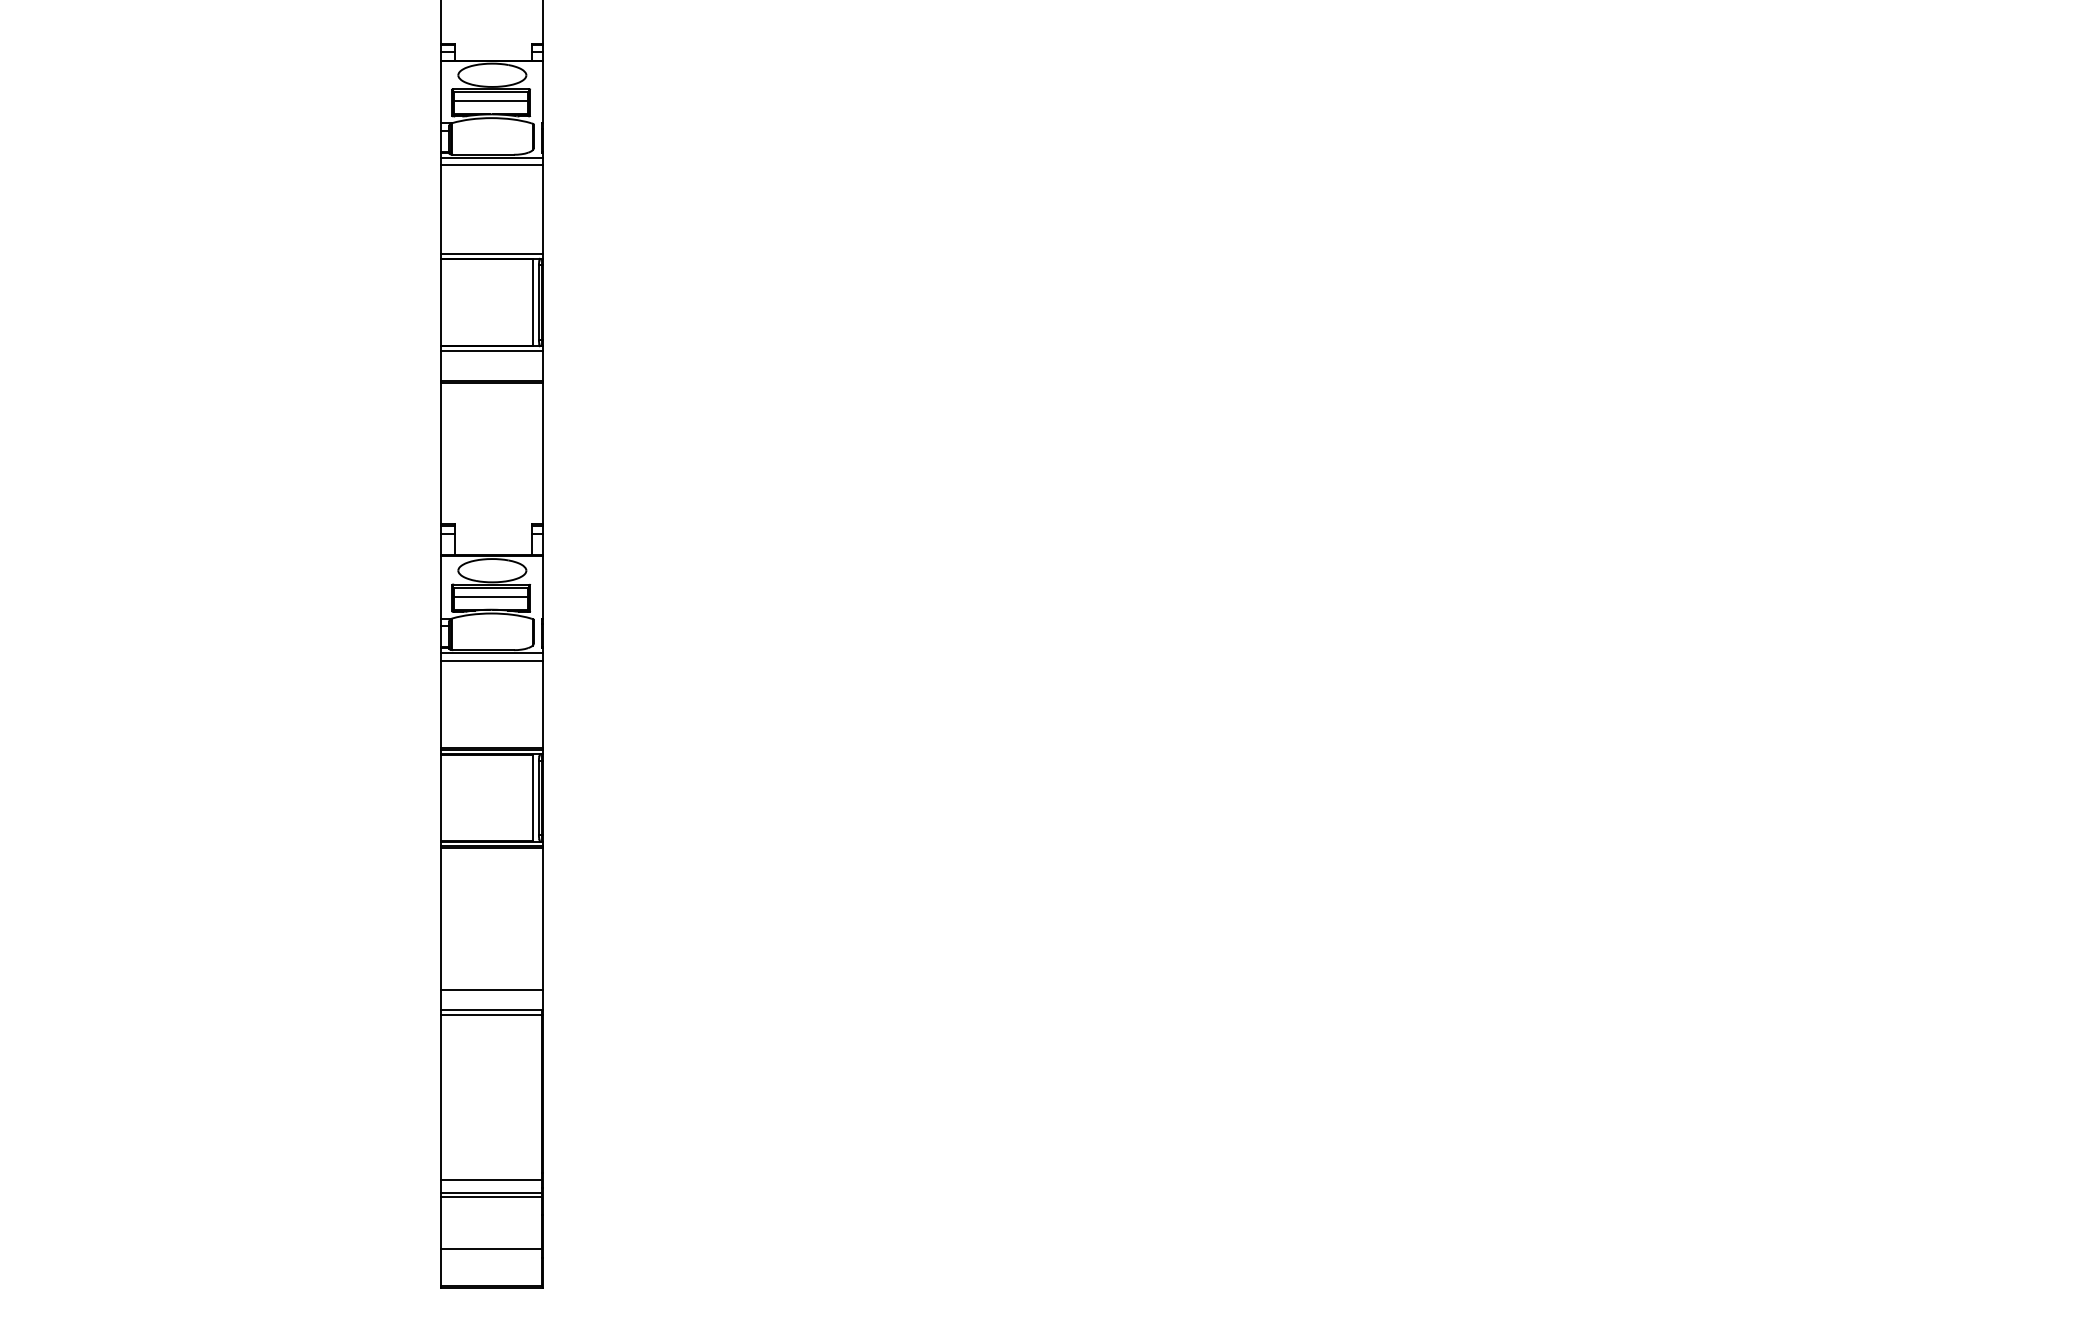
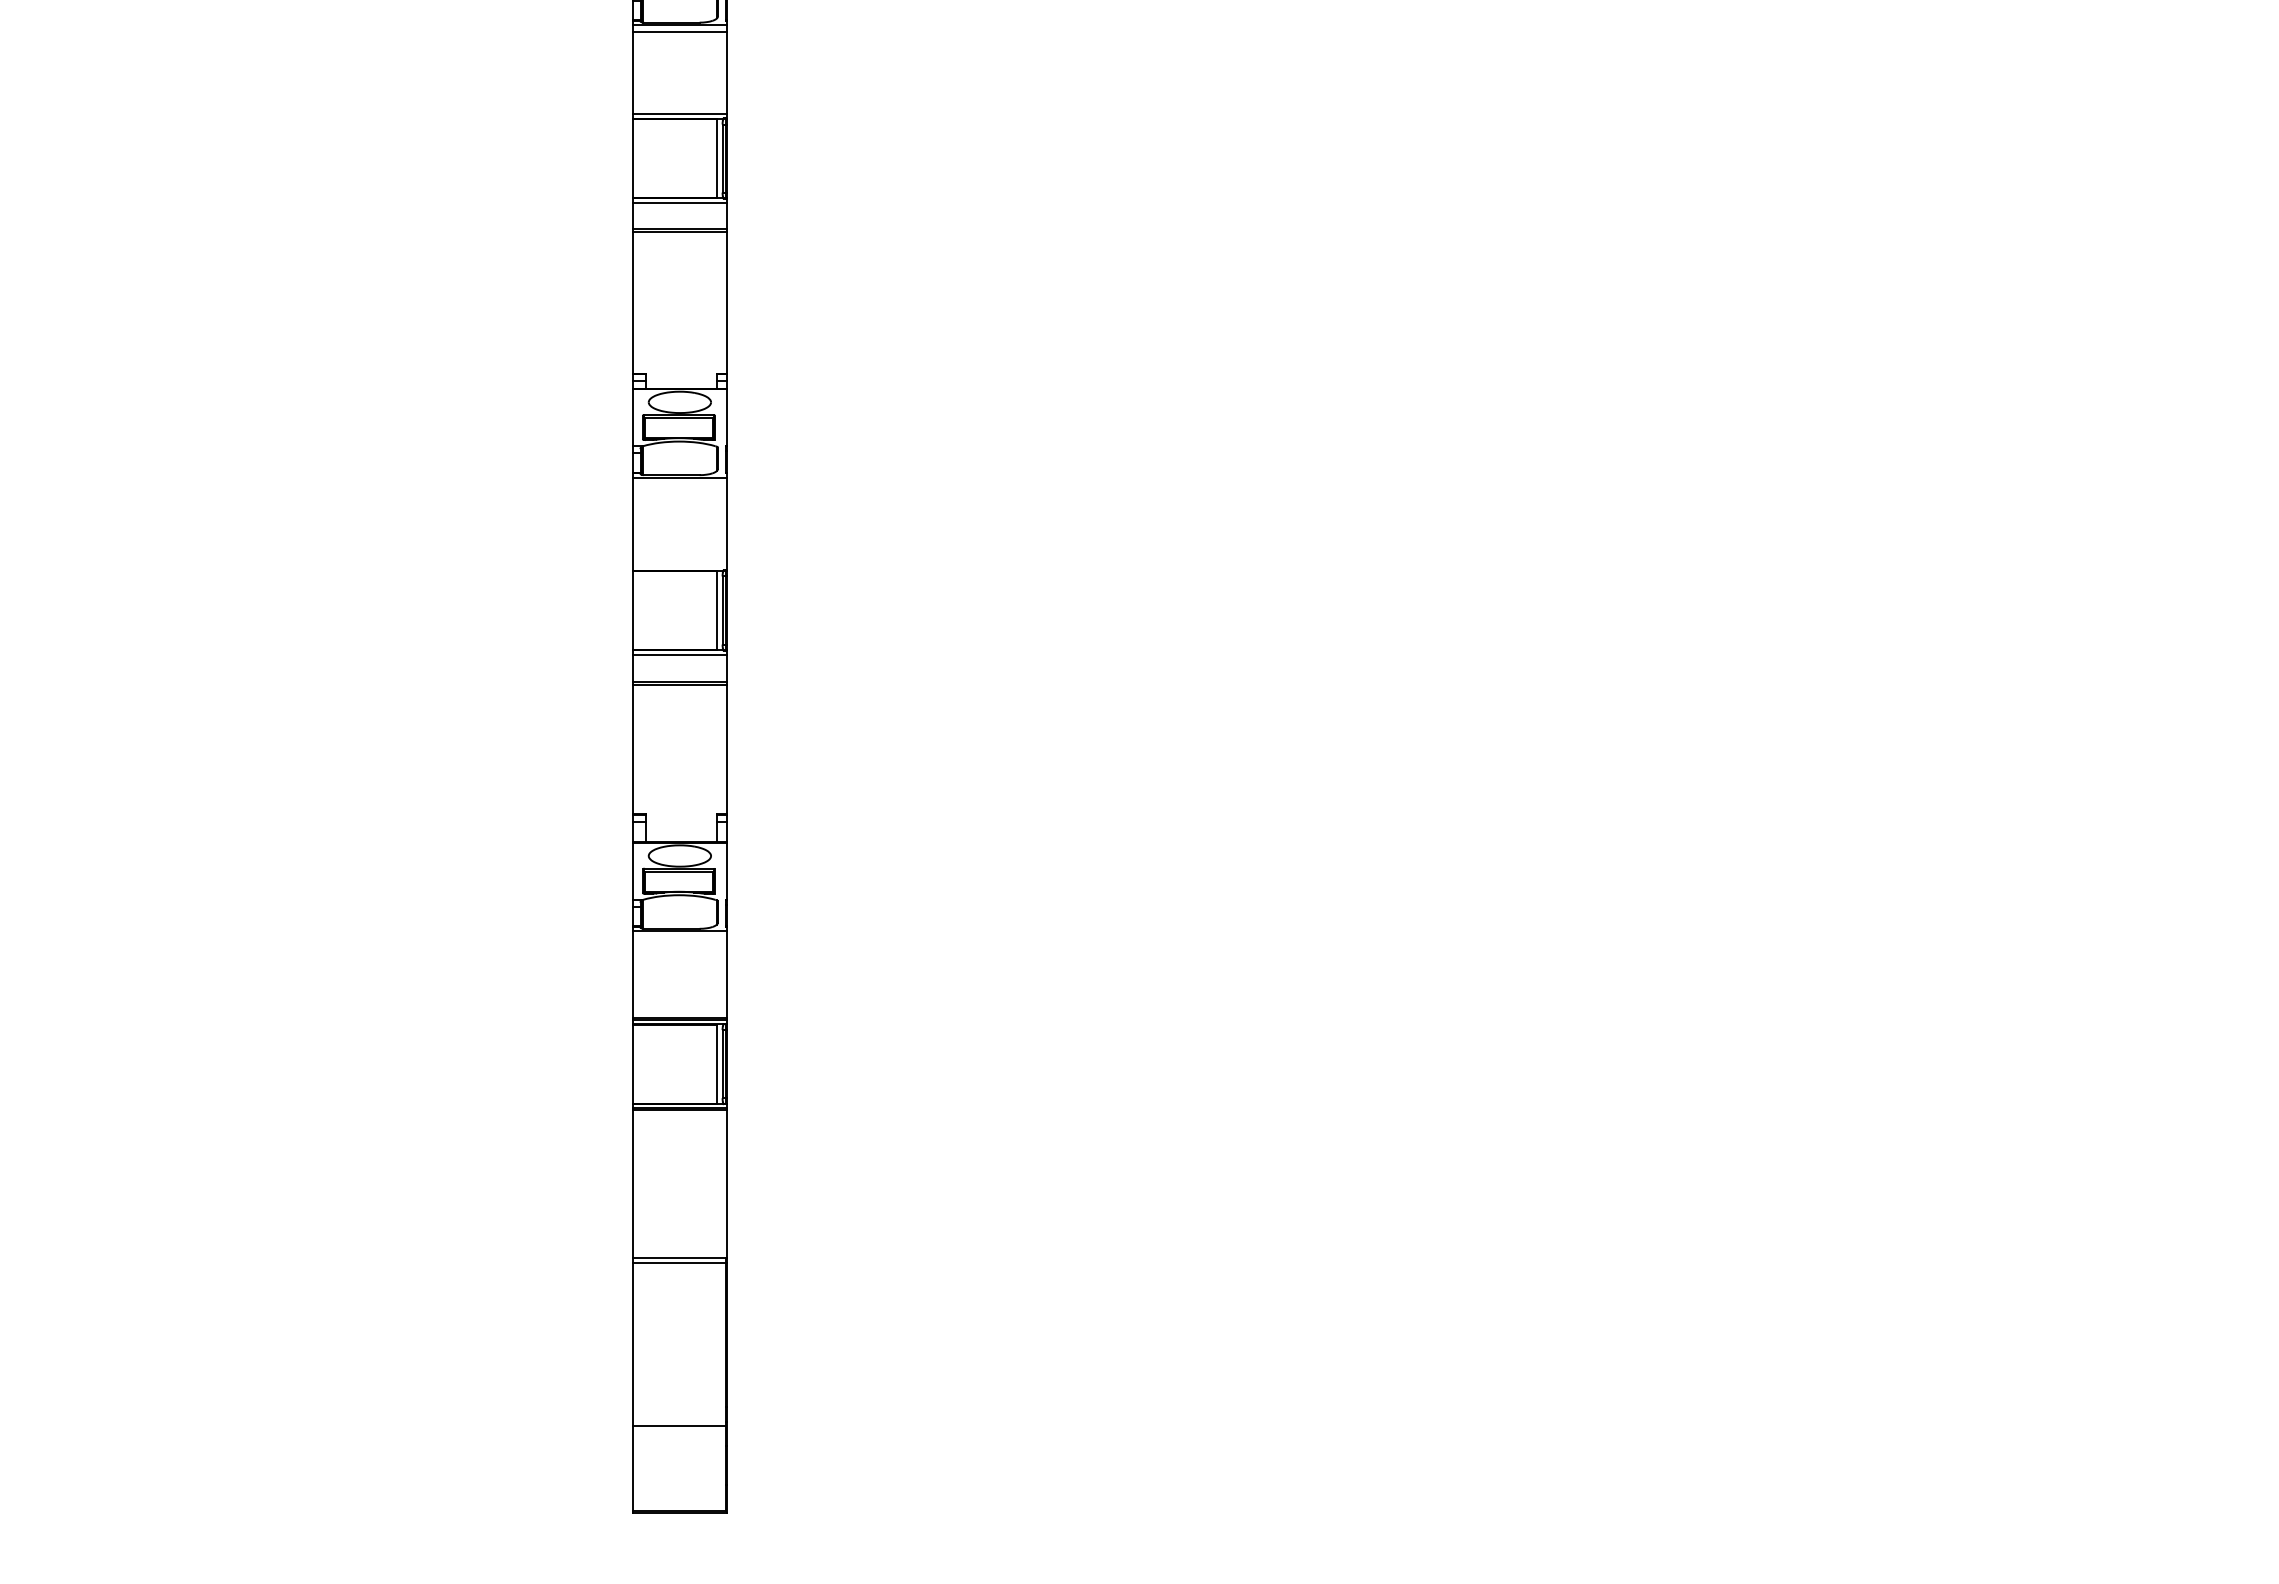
line: (490, 101) -> (678, 426), removed
line: (491, 164) -> (679, 484), removed
line: (491, 253) -> (679, 565), removed
line: (490, 596) -> (678, 879), removed
line: (491, 660) -> (679, 938), removed
line: (491, 989) -> (679, 1239), removed
line: (491, 1180) -> (679, 1414), removed
line: (491, 1196) -> (679, 1429), removed
line: (491, 1249) -> (679, 1477), removed

